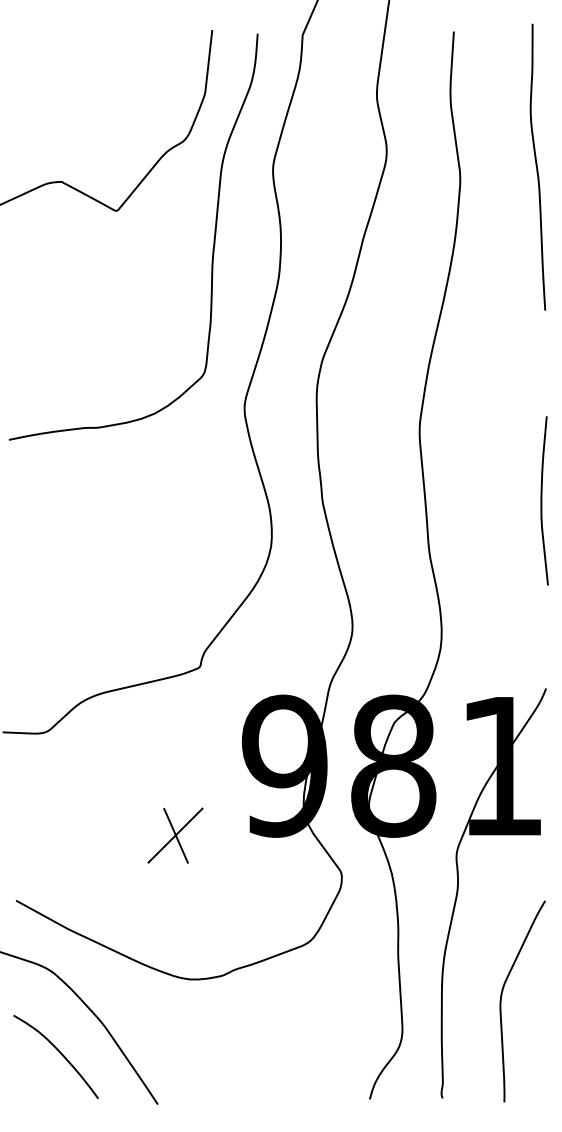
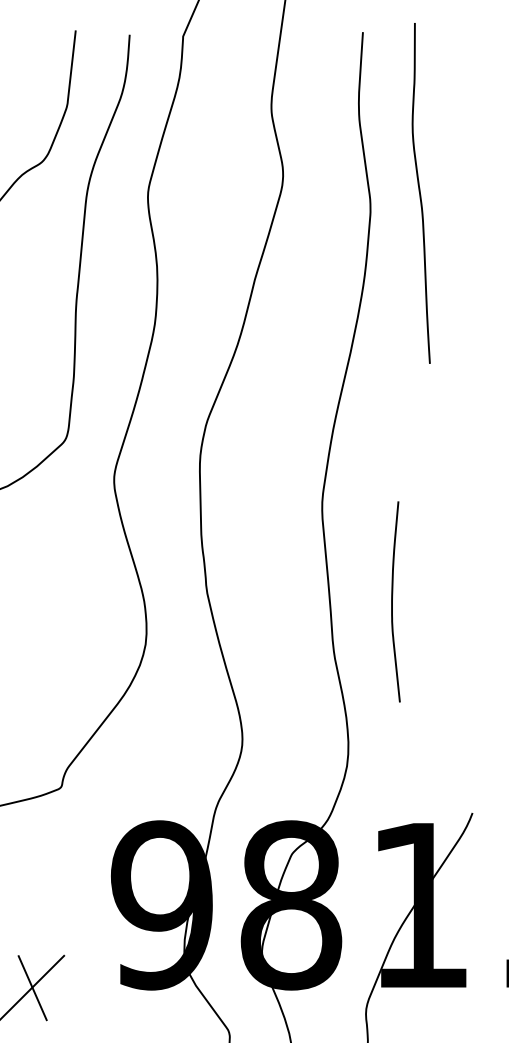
curve: (537, 166) -> (420, 192), moved
curve: (542, 500) -> (393, 601), moved

